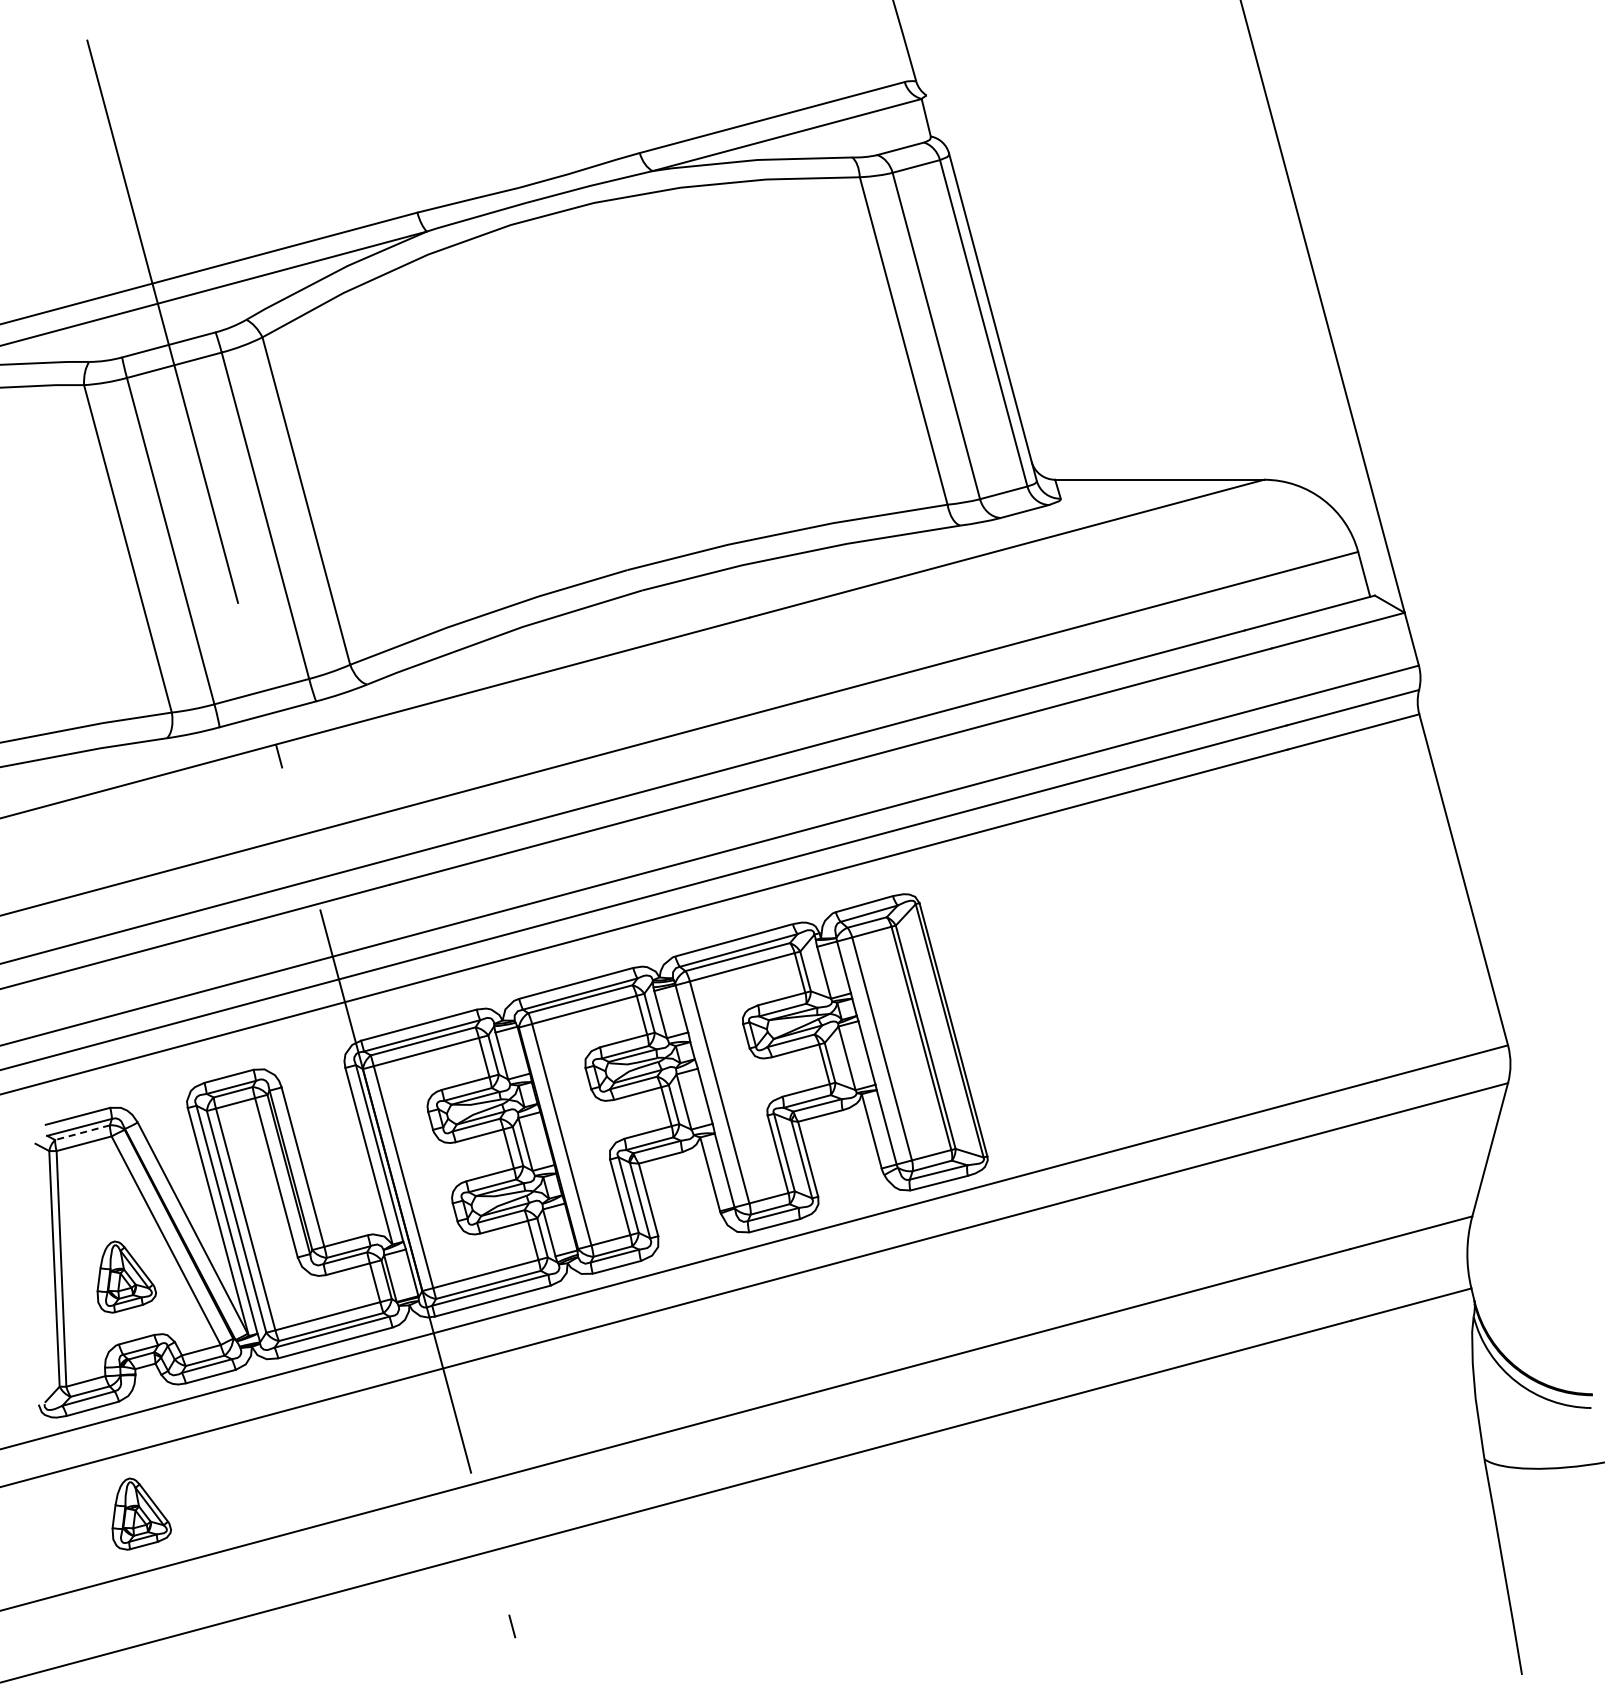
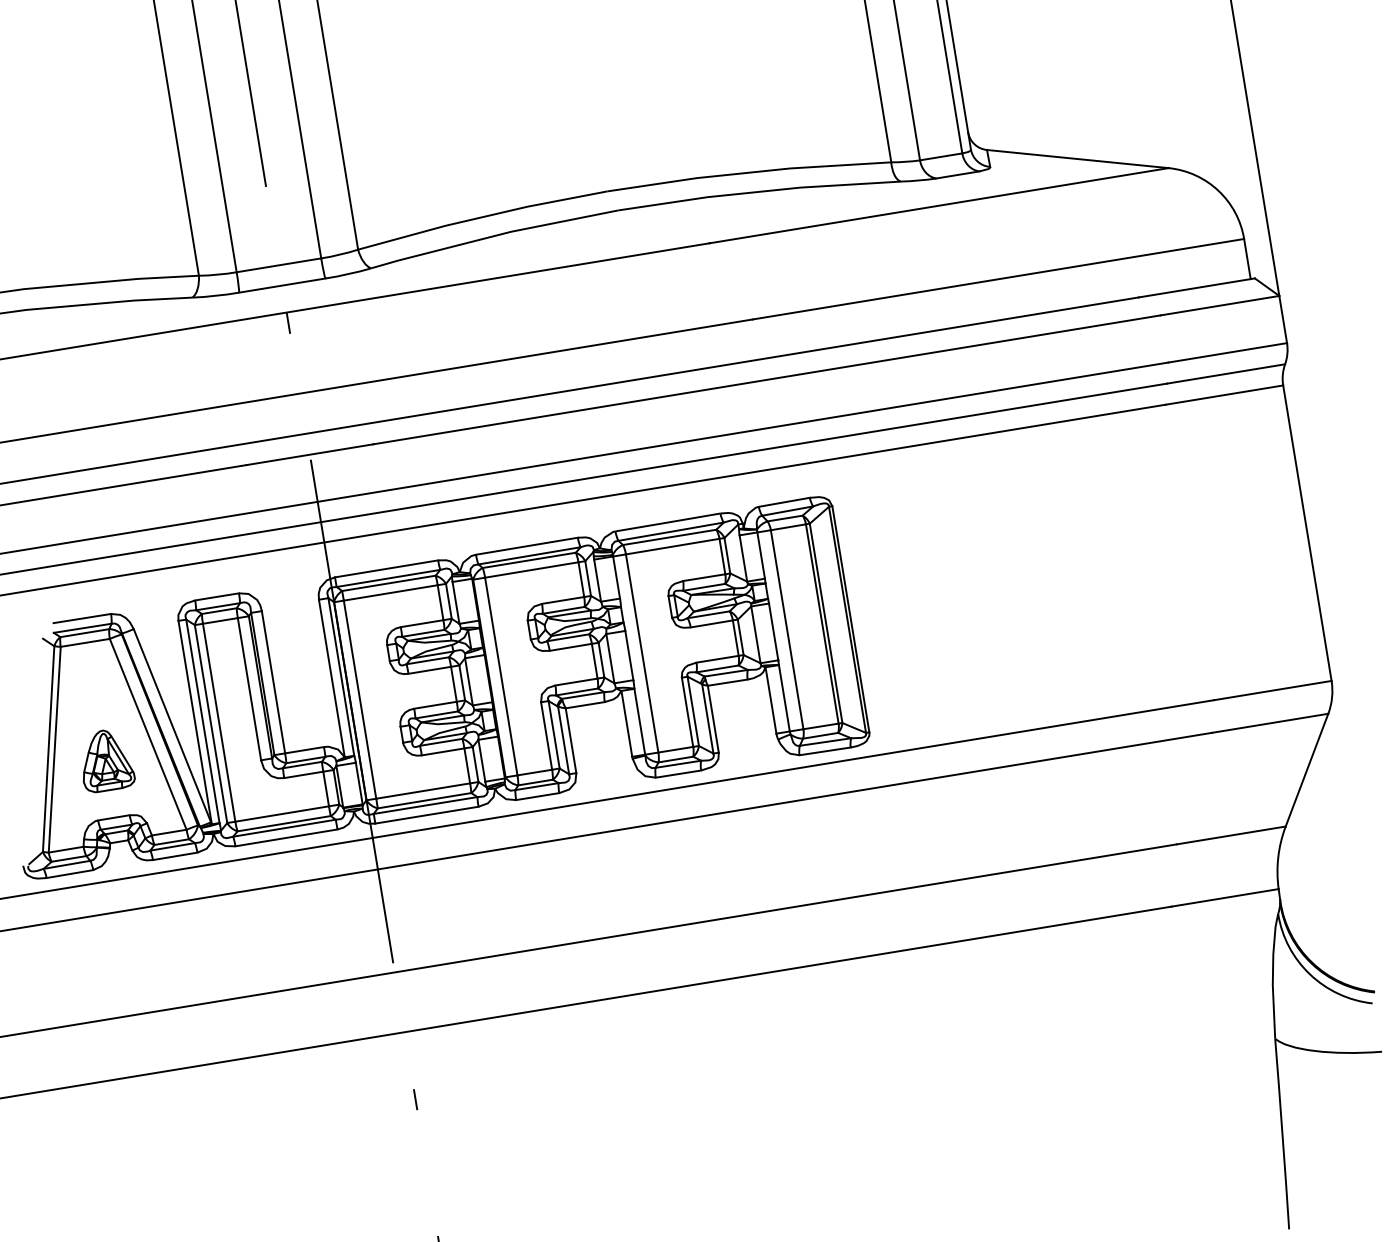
line: (82, 1132) -> (84, 633), dashed -> solid
part: (141, 1513) -> (103, 969), removed

